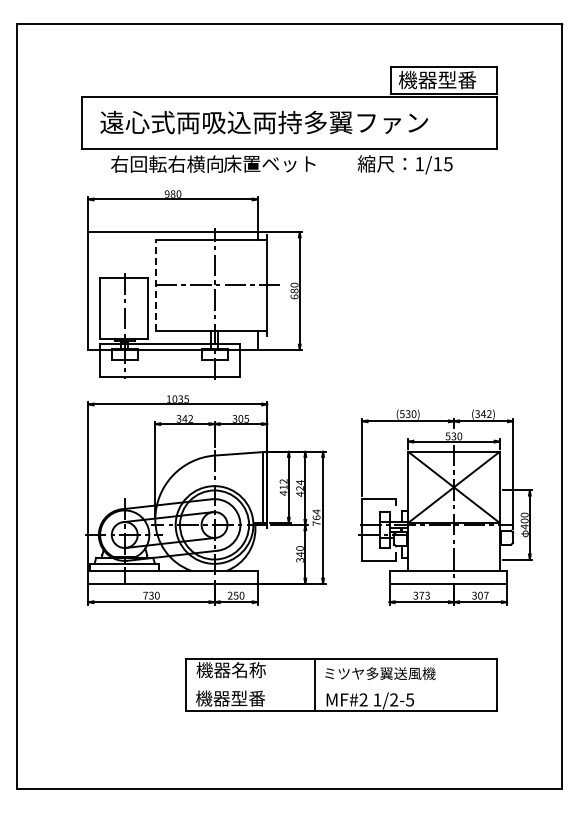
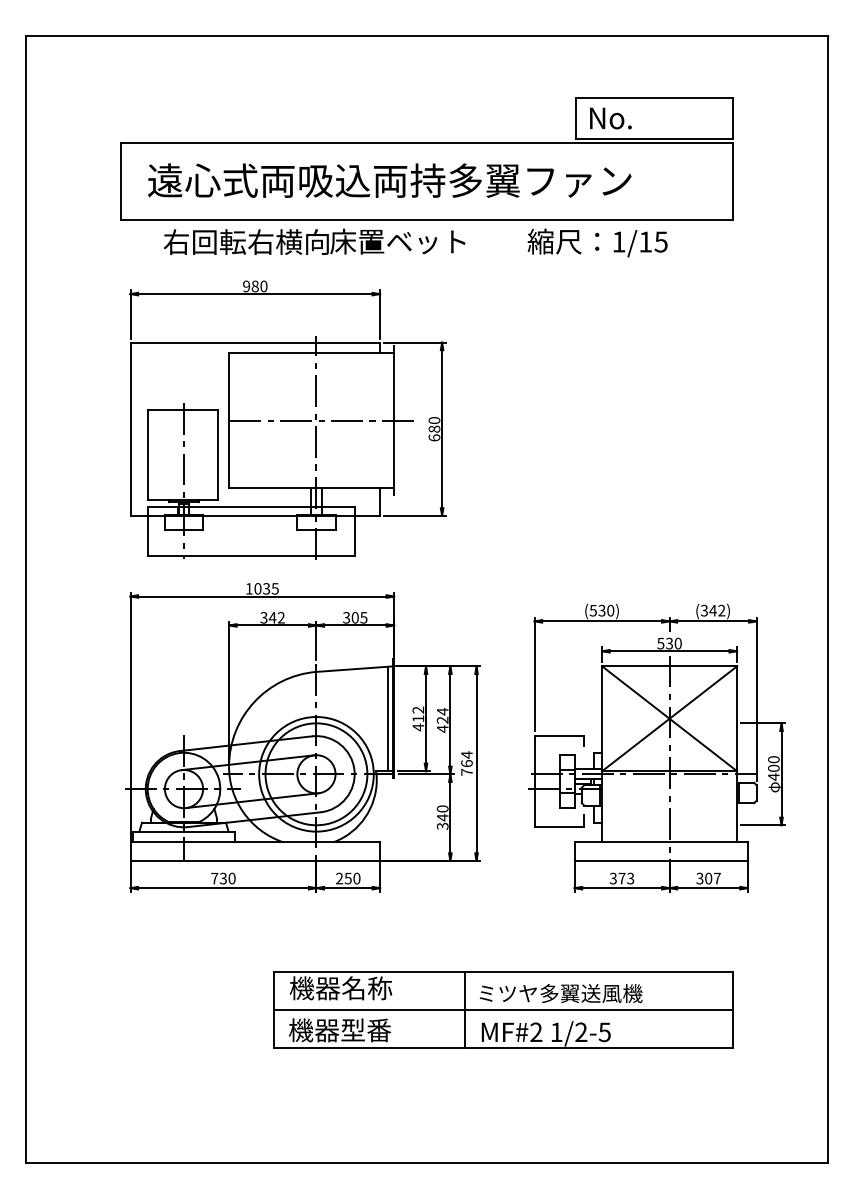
text: (437, 80) -> (645, 118), 機器型番 -> No.
line: (155, 285) -> (229, 421), dashed -> solid
line: (340, 684) -> (502, 1009), added

